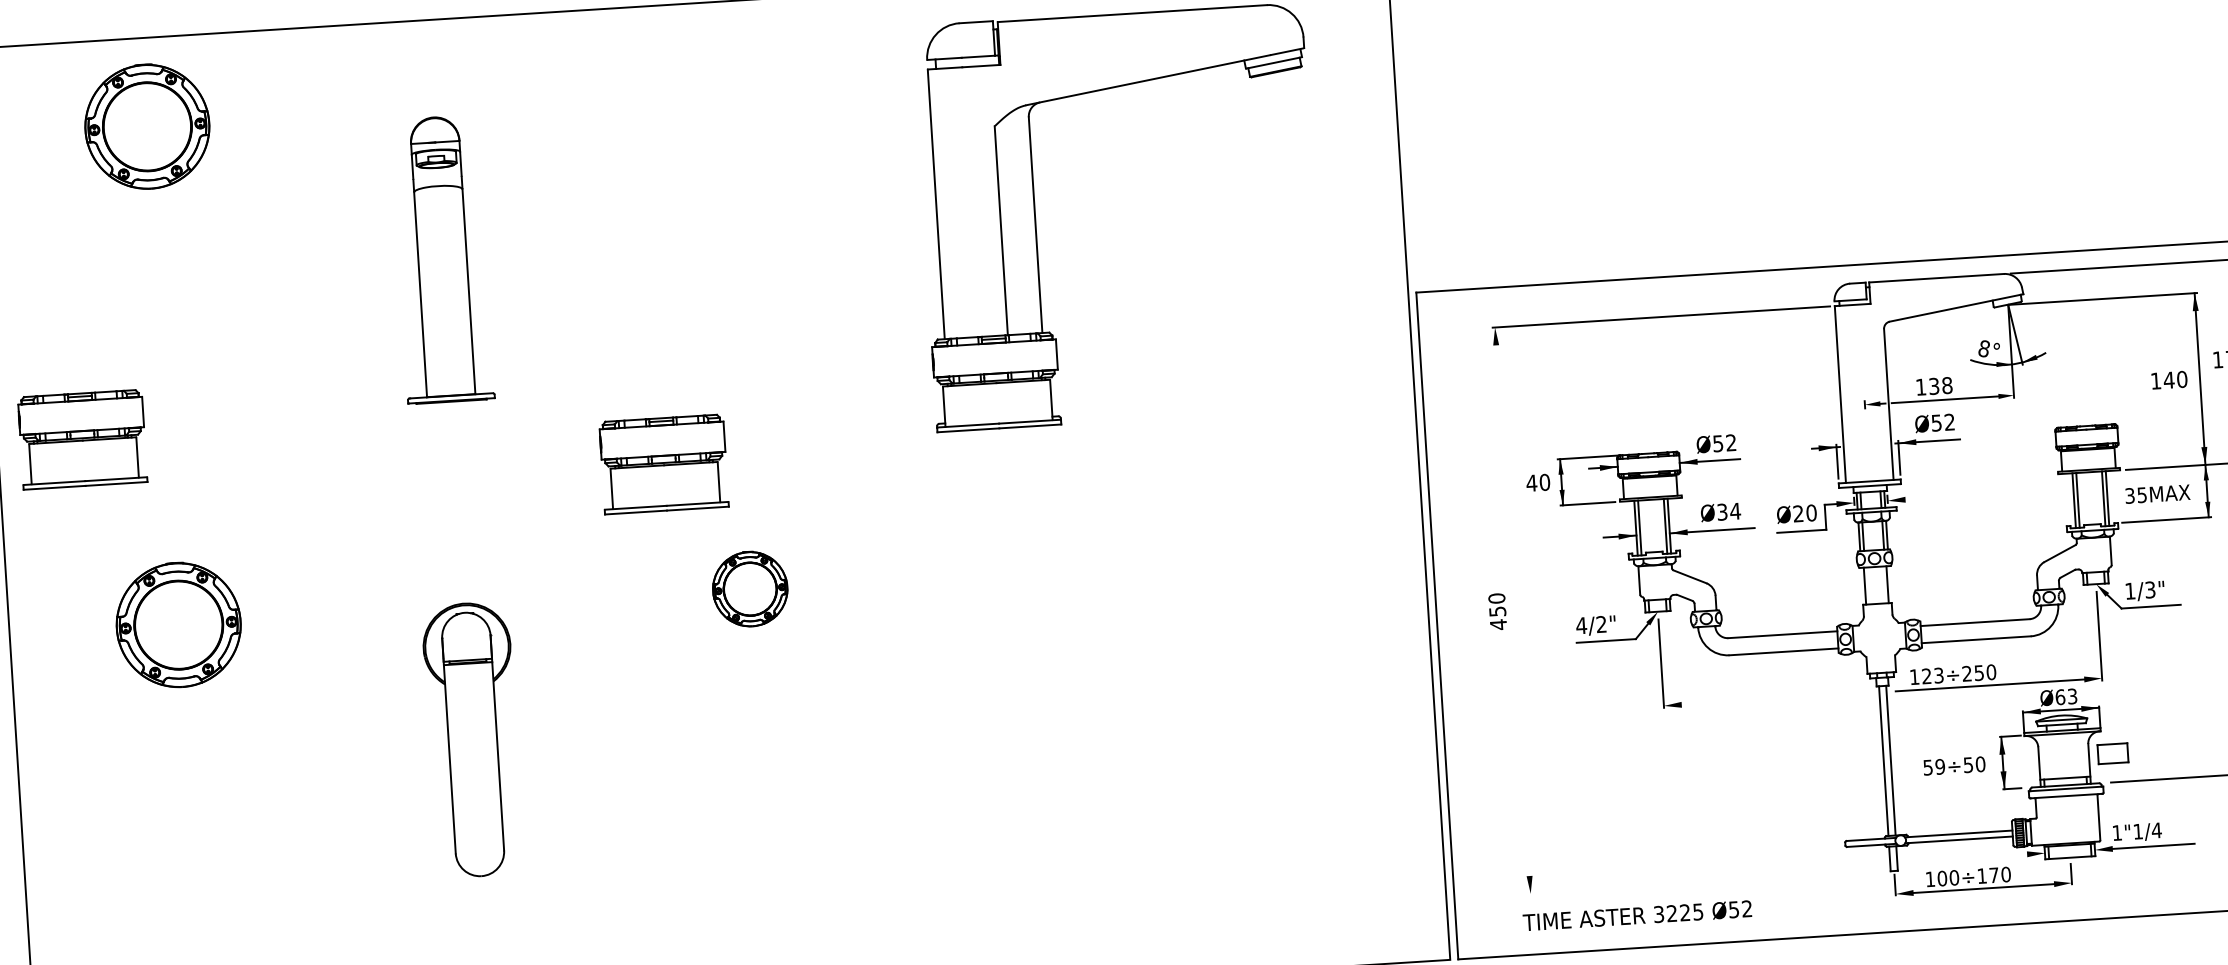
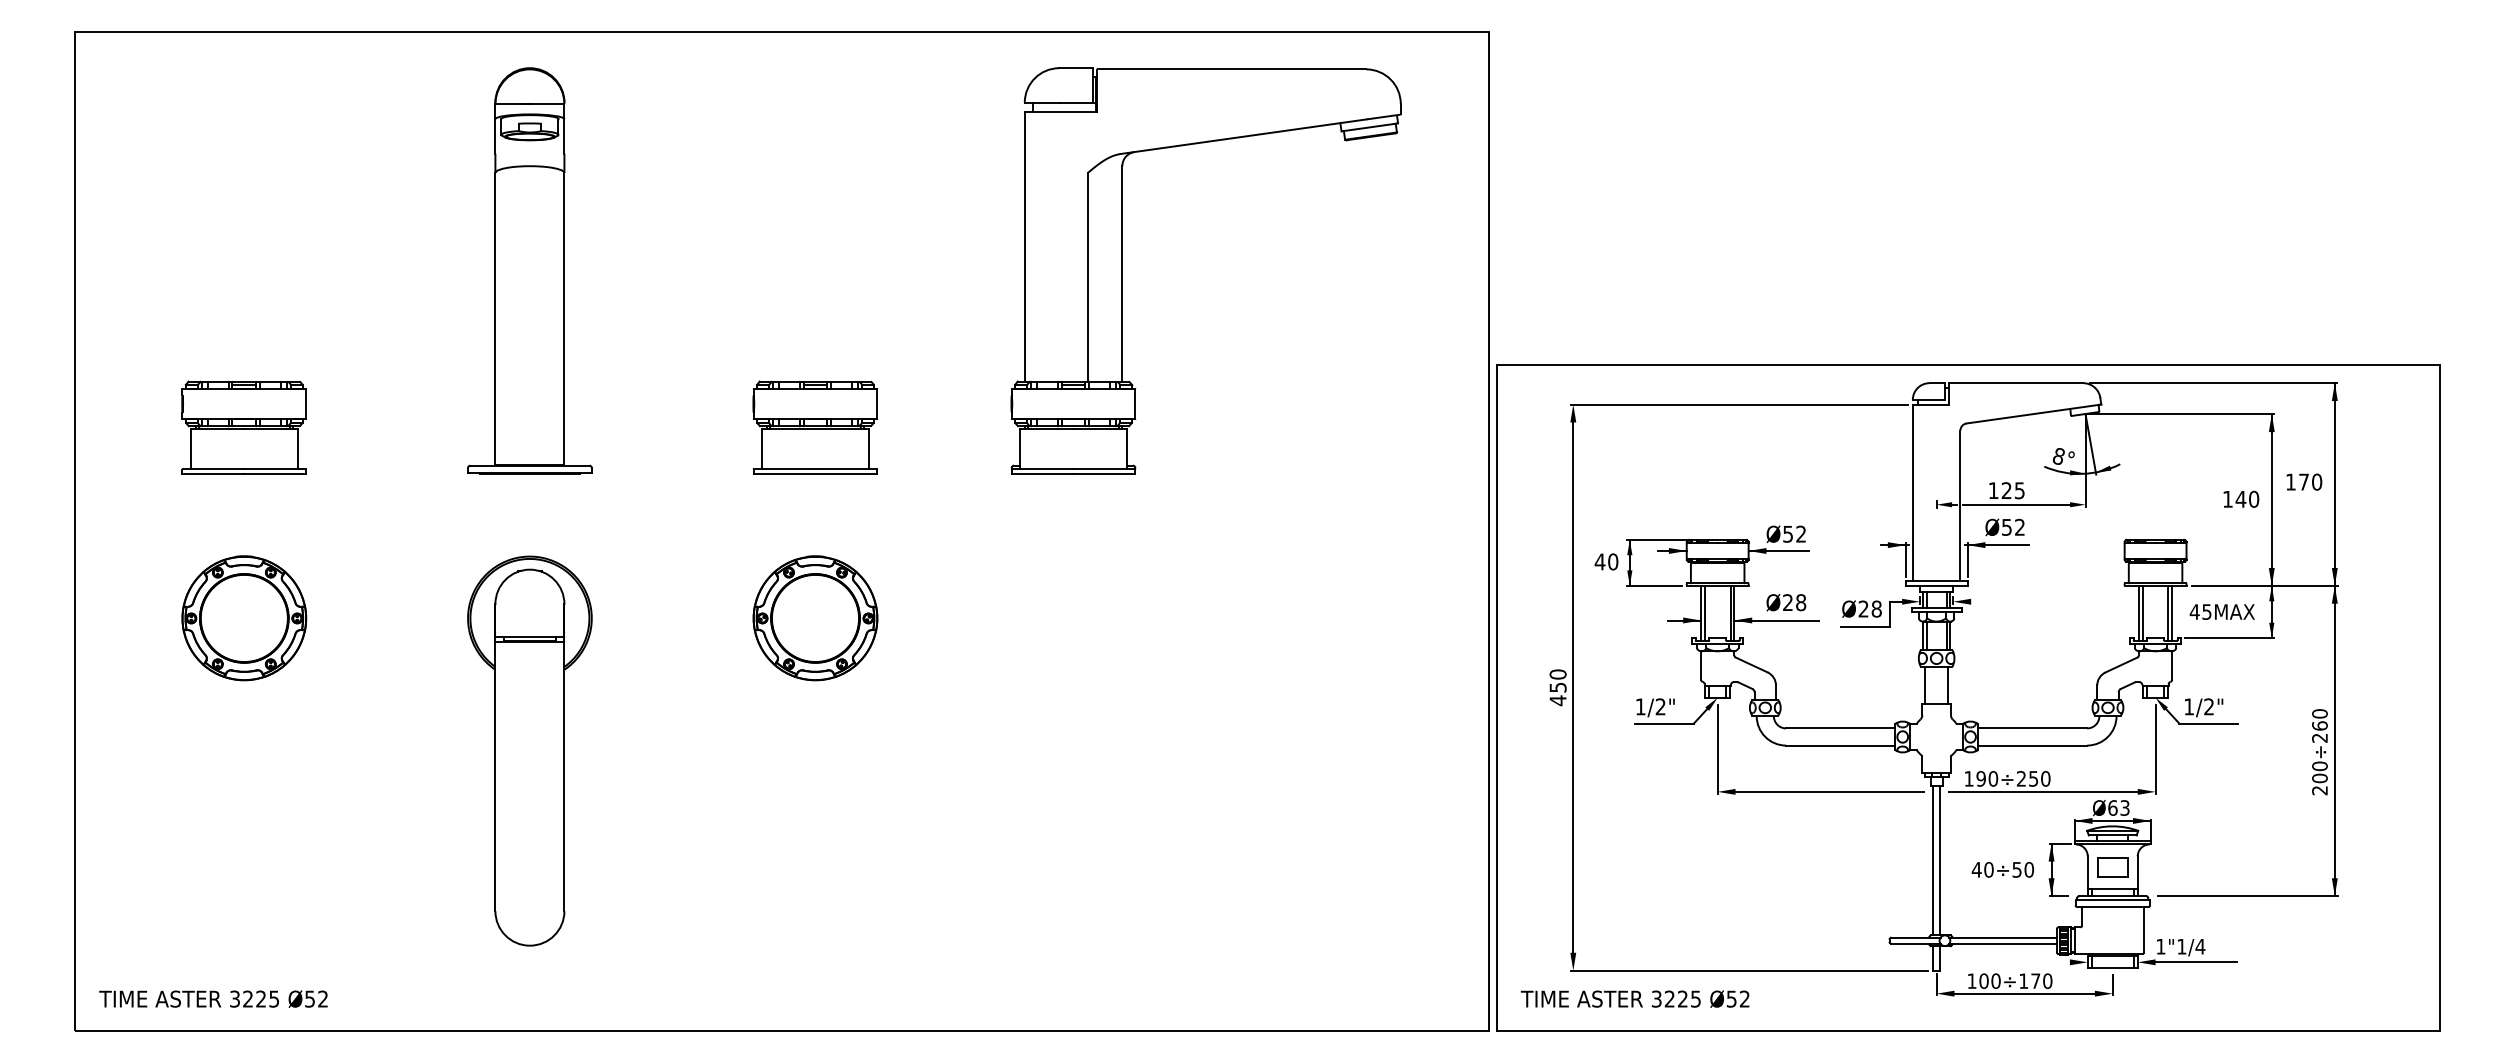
part: (147, 126) -> (244, 120), removed
part: (442, 259) -> (529, 270), size x1.43
text: (1939, 385) -> (2012, 490), 138 -> 125
part: (81, 439) -> (243, 427), moved
part: (664, 464) -> (815, 427), moved
text: (2129, 495) -> (2194, 611), 35MAX -> 45MAX
text: (1728, 511) -> (1794, 602), Ø34 -> Ø28
text: (1811, 512) -> (1876, 608), Ø20 -> Ø28
part: (750, 589) -> (815, 618), size x1.67
text: (2150, 589) -> (2209, 706), 1/3" -> 1/2"
line: (1513, 610) -> (1573, 687), added
text: (1581, 625) -> (1640, 706), 4/2" -> 1/2"
text: (1933, 675) -> (1987, 778), 123÷250 -> 190÷250
line: (1775, 698) -> (1829, 791), added
part: (472, 739) -> (529, 750), size x1.43
part: (2112, 753) -> (2112, 867), moved
text: (1933, 766) -> (1982, 869), 59÷50 -> 40÷50
line: (1707, 882) -> (1749, 970), added
text: (1637, 915) -> (1635, 998), moved

